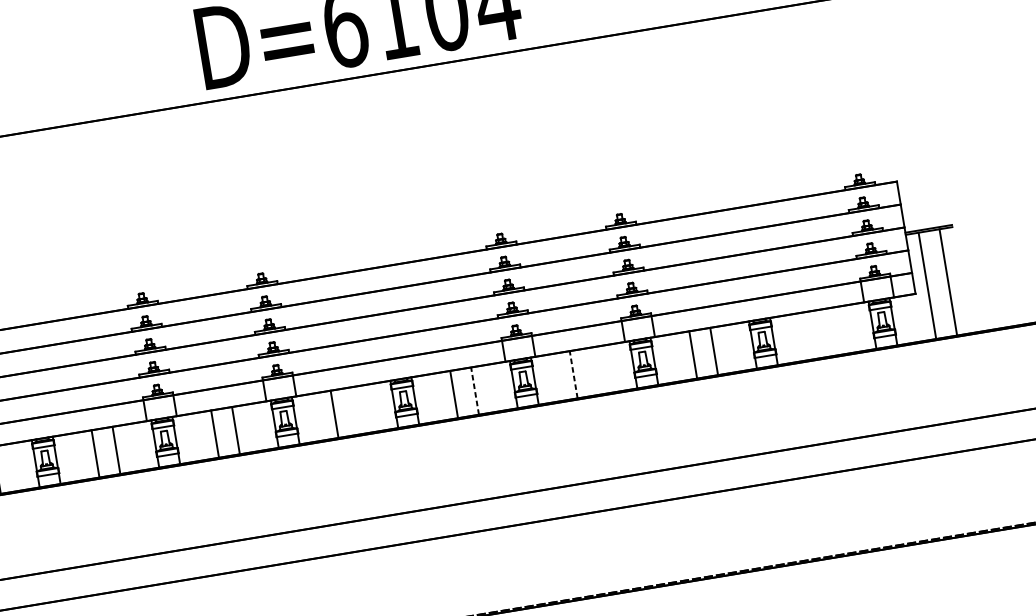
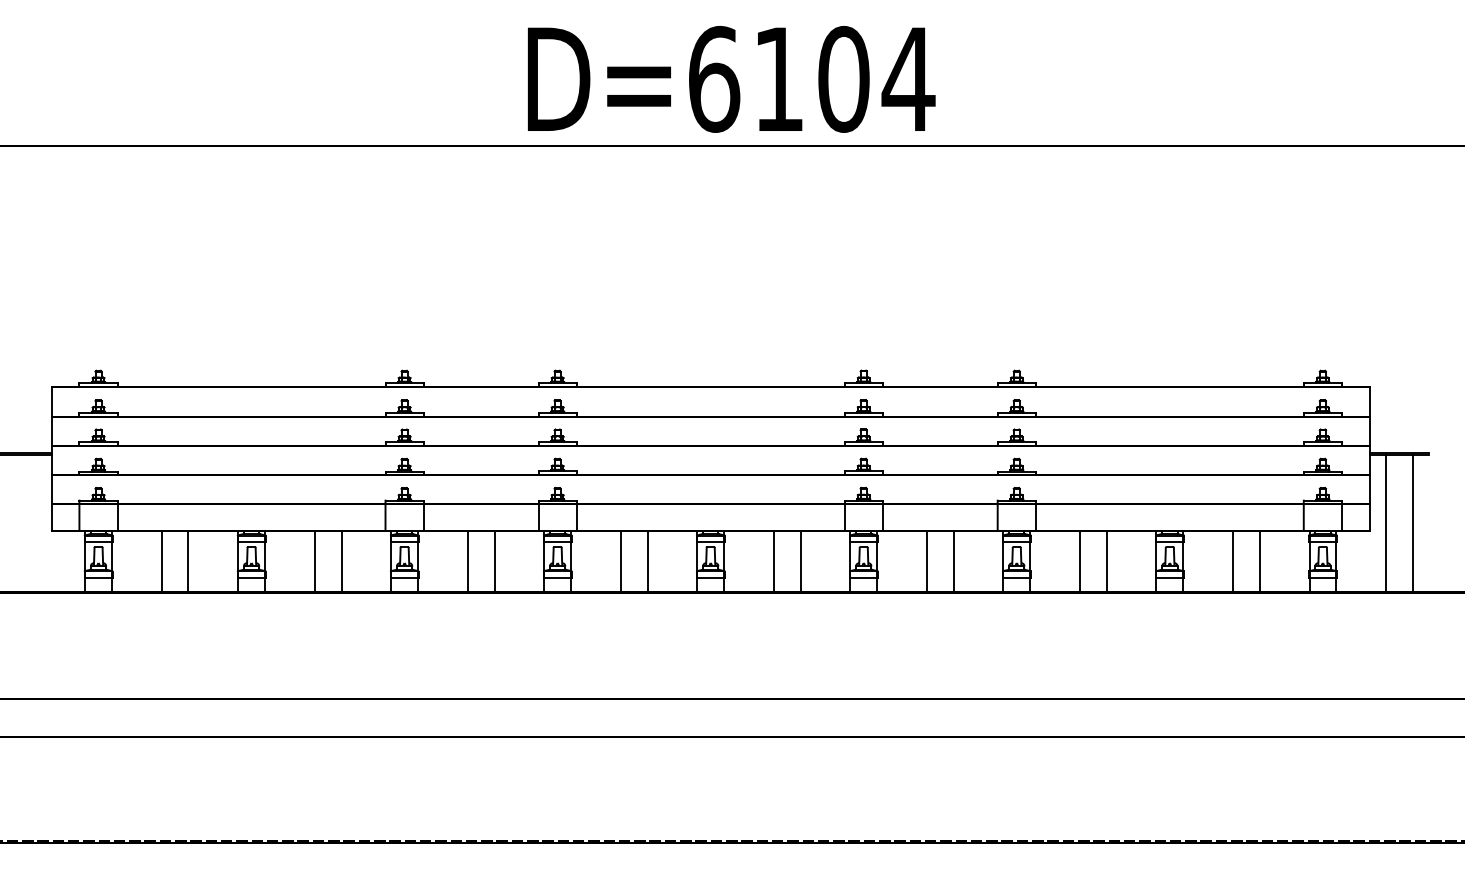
line: (833, 331) -> (1259, 561), added
line: (812, 335) -> (1232, 561), added
line: (594, 371) -> (953, 561), added
line: (573, 374) -> (926, 560), dashed -> solid
line: (474, 390) -> (800, 560), dashed -> solid
line: (355, 411) -> (647, 561), added

